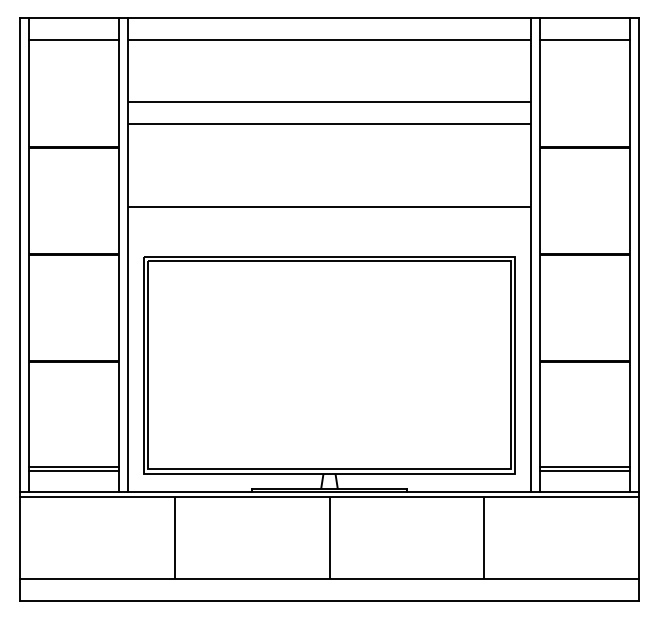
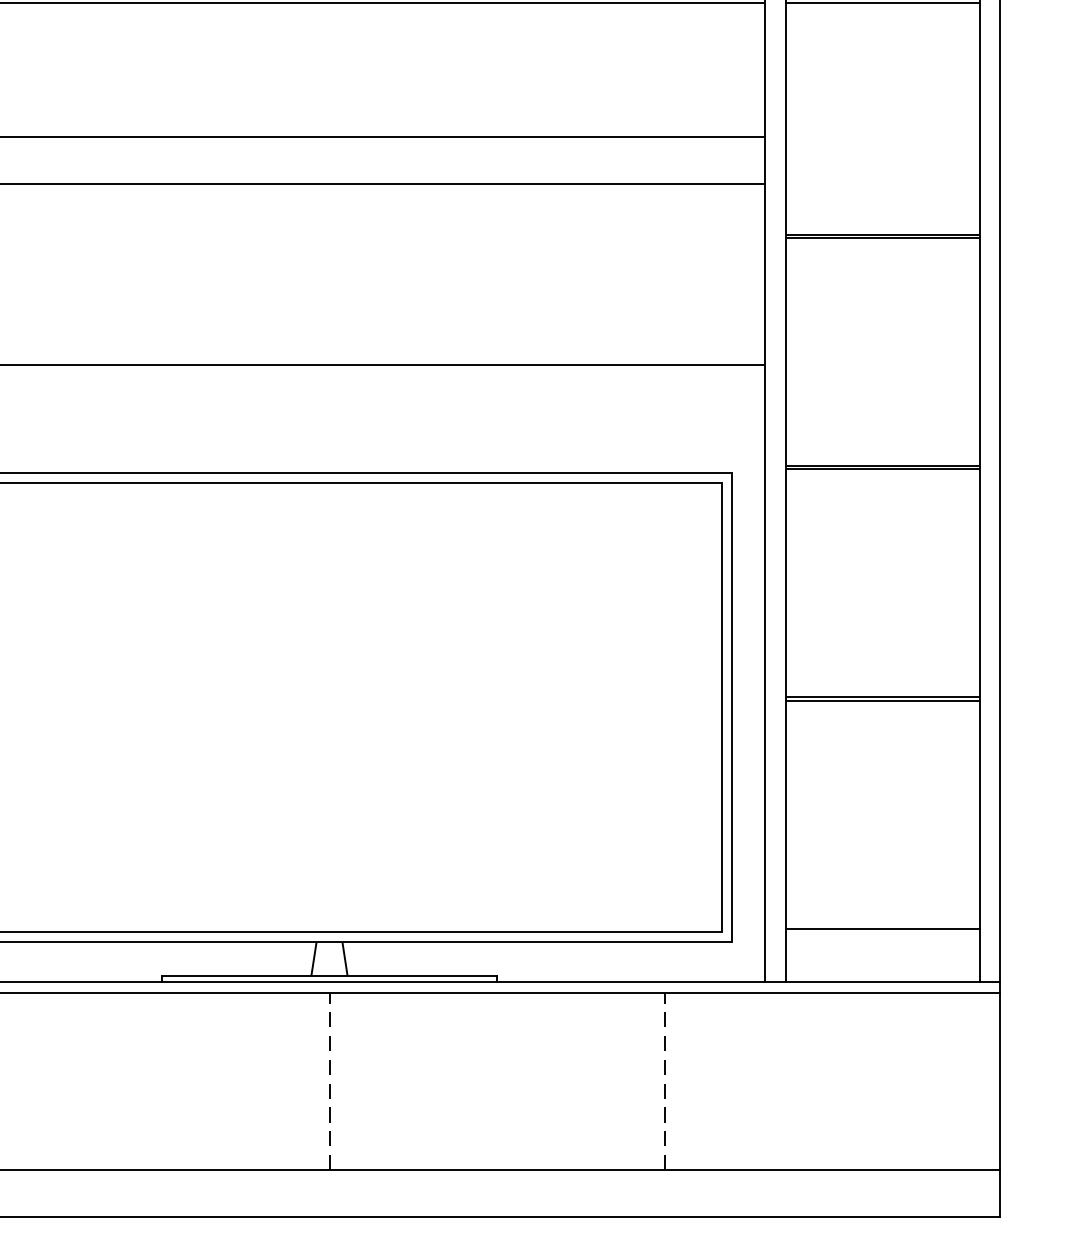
line: (584, 470) -> (881, 935), removed
line: (329, 538) -> (329, 1082), solid -> dashed
line: (484, 538) -> (665, 1082), solid -> dashed

